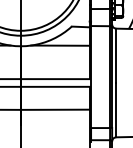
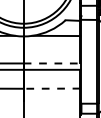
line: (55, 79) -> (52, 63), solid -> dashed
line: (54, 109) -> (51, 88), solid -> dashed

